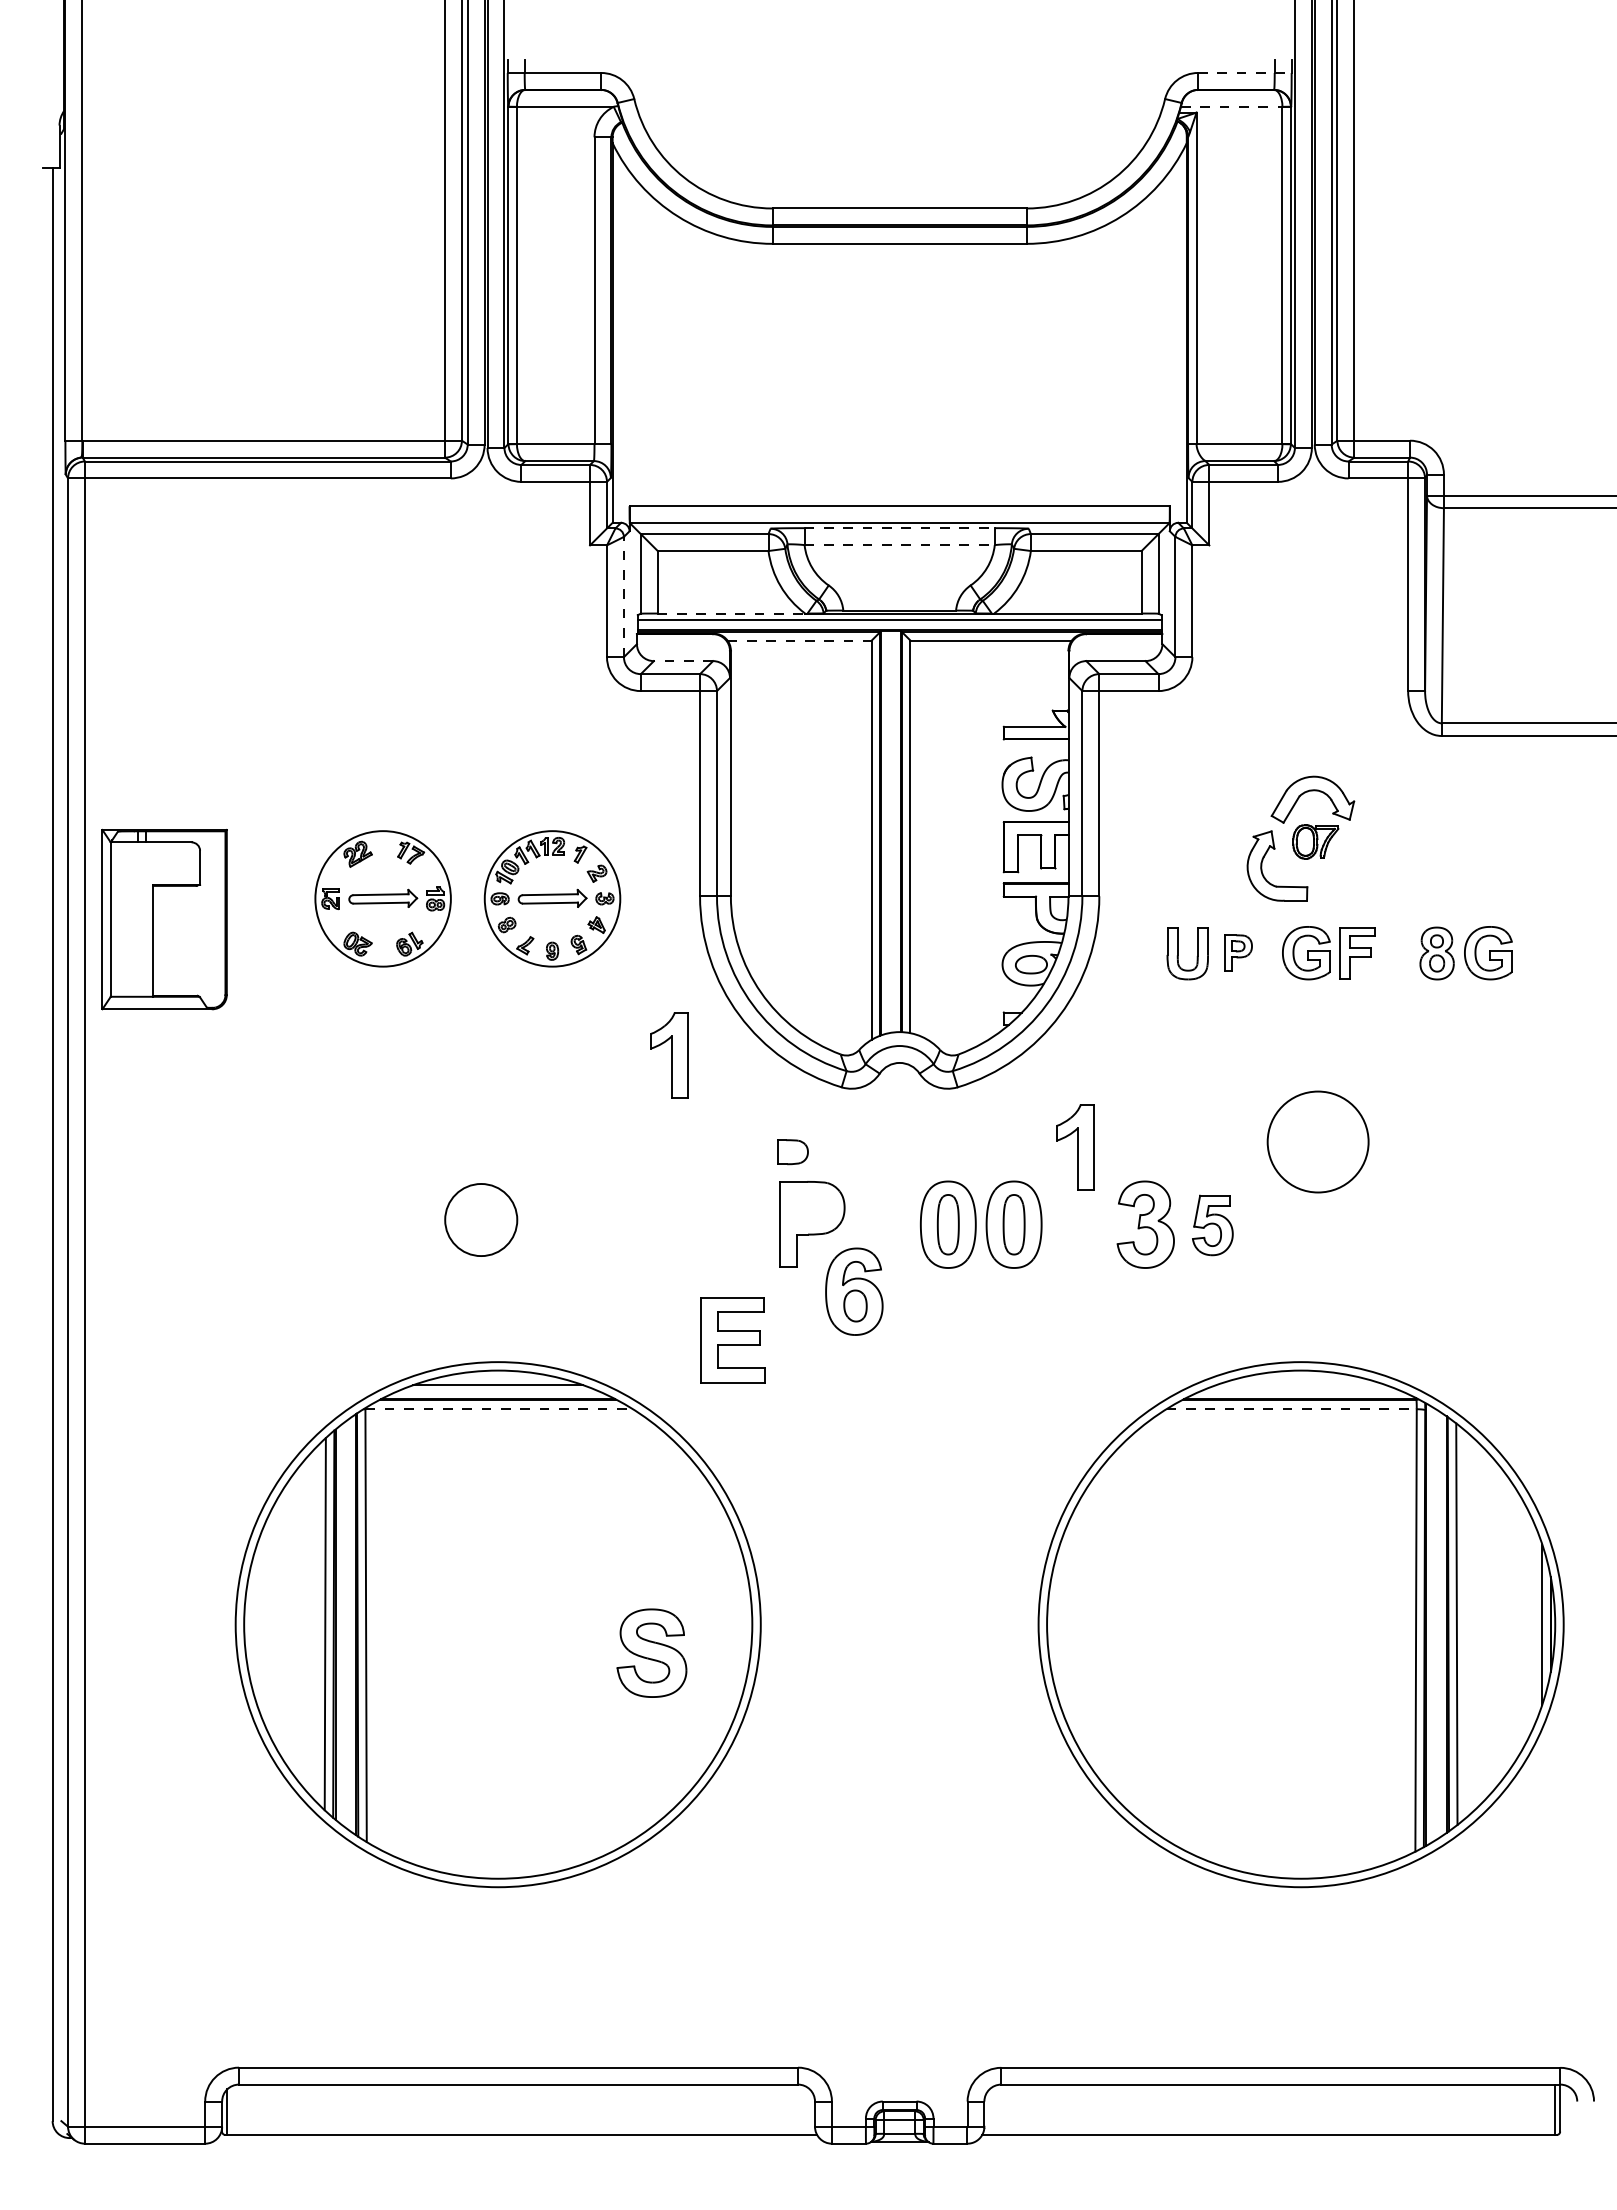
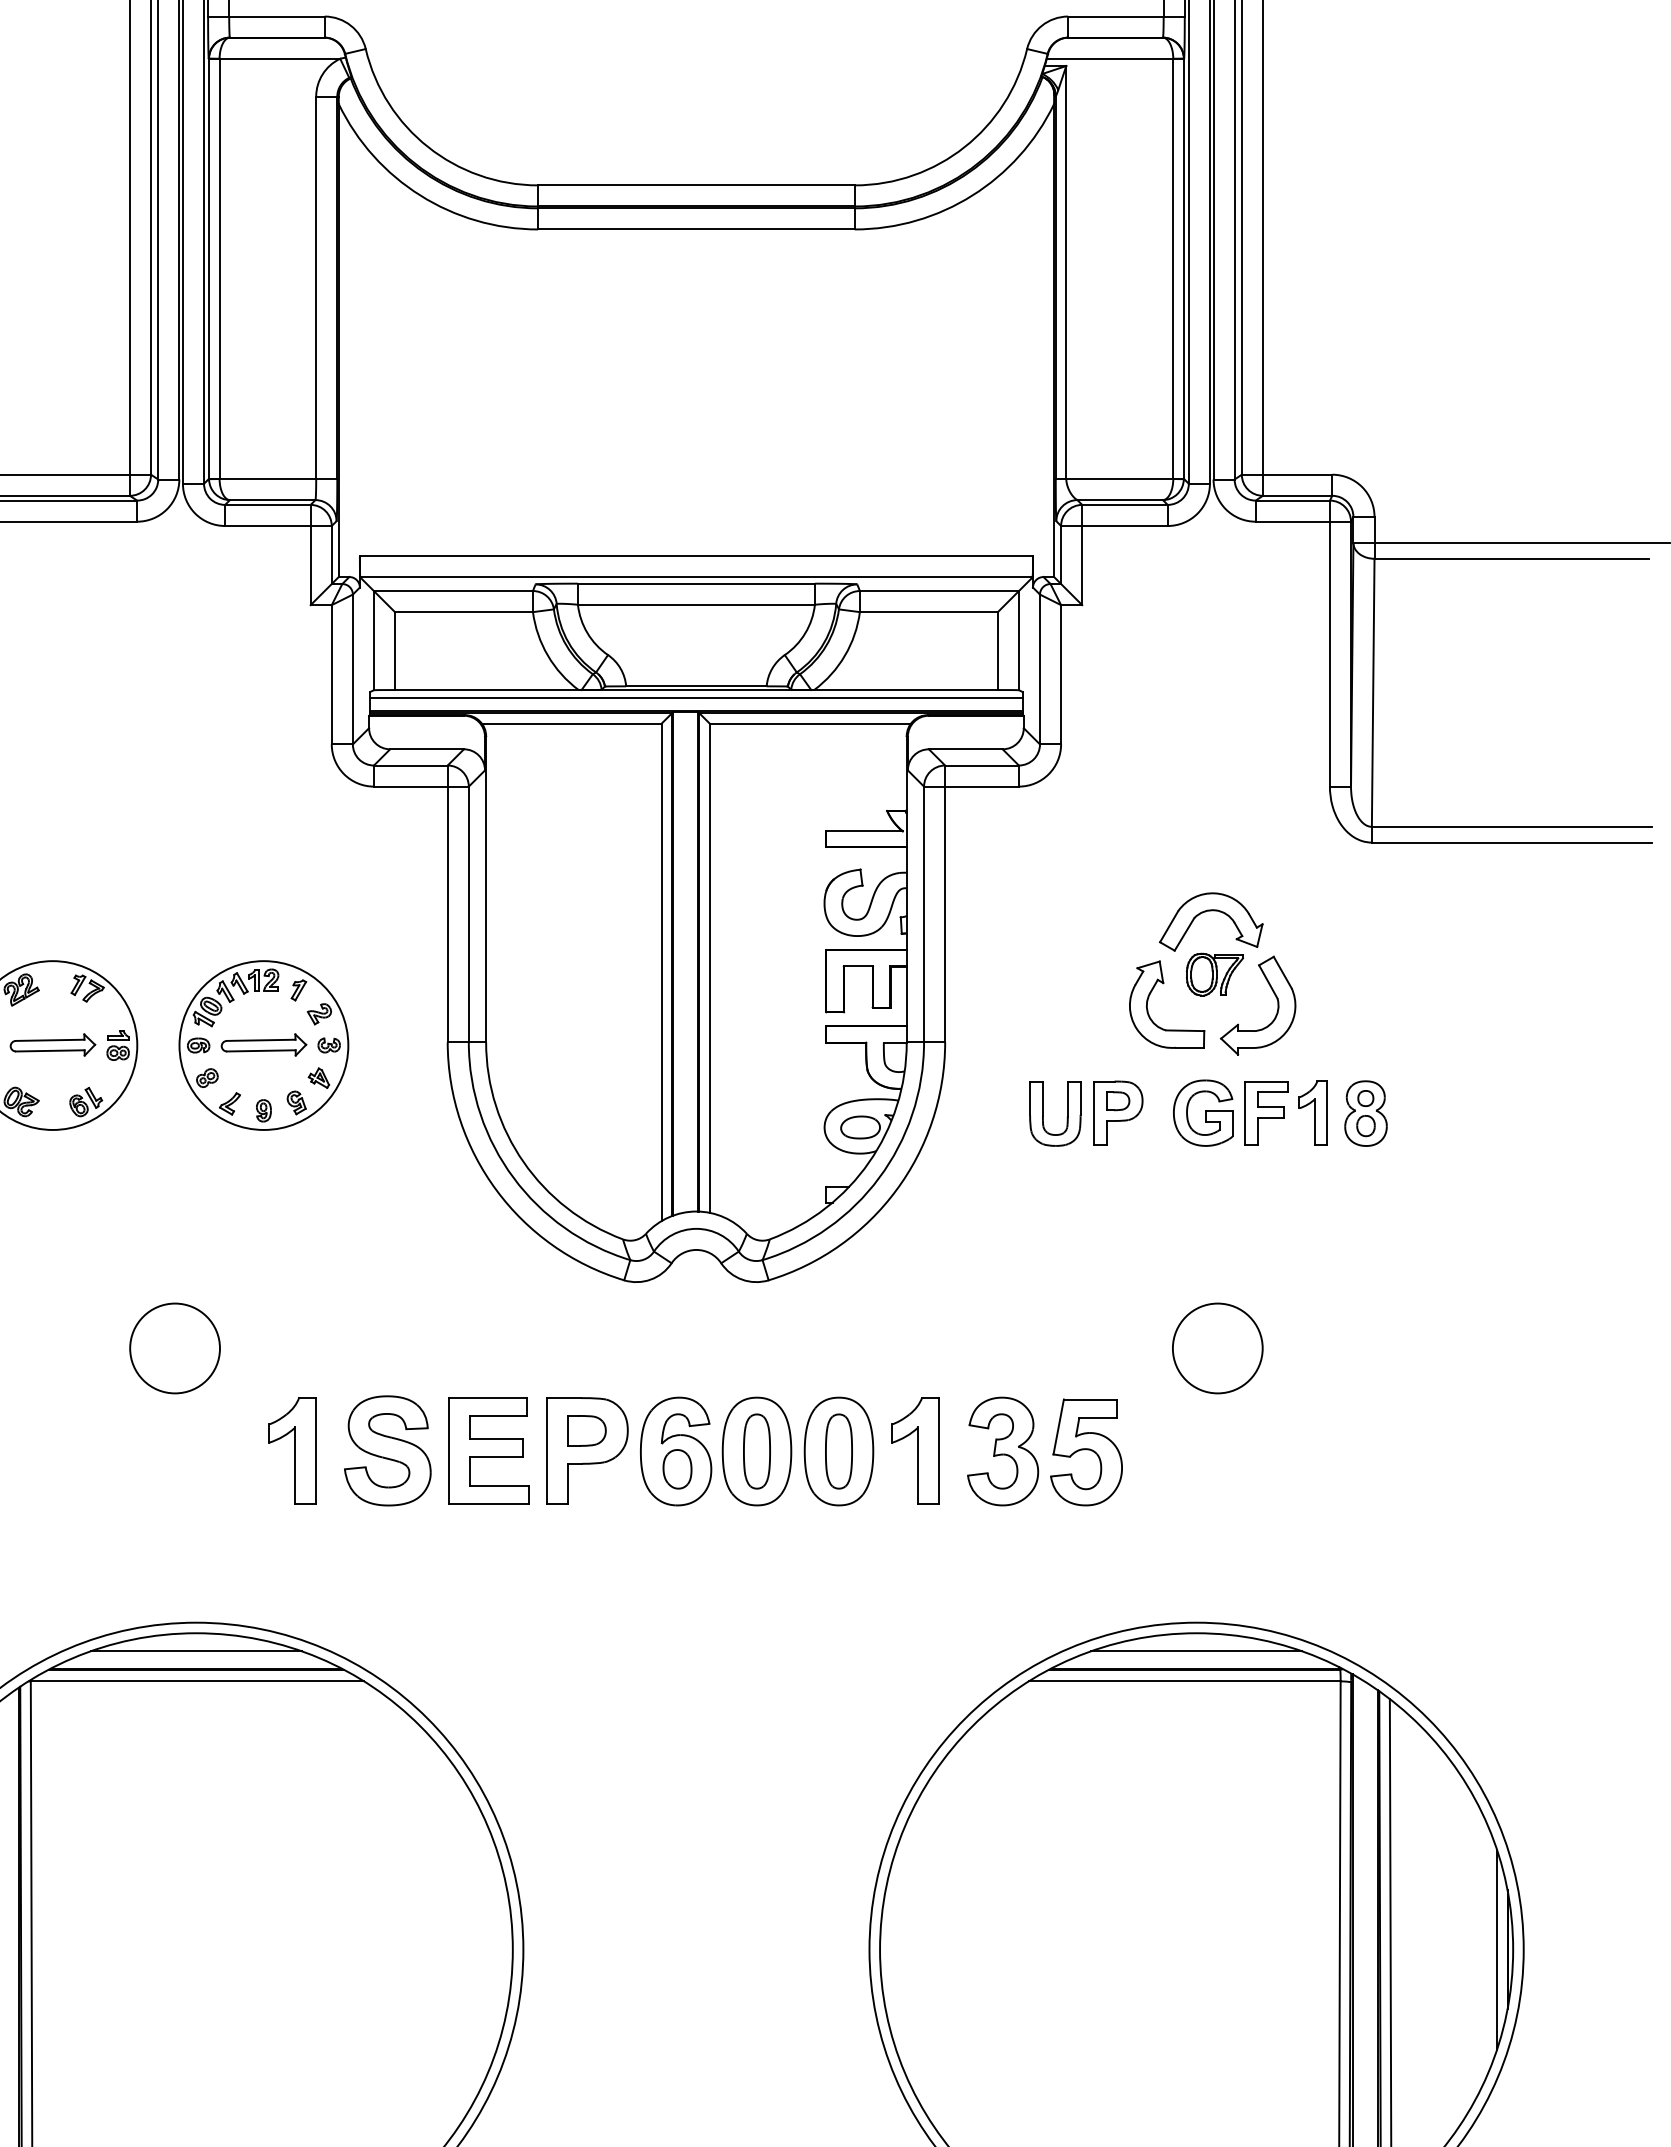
line: (1244, 72) -> (1126, 15), dashed -> solid
line: (1231, 106) -> (1109, 58), dashed -> solid
line: (900, 528) -> (697, 584), dashed -> solid
line: (900, 545) -> (697, 605), dashed -> solid
line: (623, 596) -> (352, 668), dashed -> solid
line: (731, 613) -> (486, 689), dashed -> solid
line: (800, 640) -> (572, 723), dashed -> solid
line: (683, 661) -> (427, 749), dashed -> solid
part: (1365, 865) -> (1276, 1003), added
part: (1238, 952) -> (1118, 1112), size x1.43
part: (1394, 953) -> (1312, 1113), added
part: (1488, 953) -> (1430, 1113), removed
part: (669, 1055) -> (292, 1451), moved
circle: (1318, 1141) -> (1218, 1347), size x0.71
part: (1075, 1147) -> (915, 1451), moved
part: (792, 1152) -> (586, 1431), moved
circle: (481, 1219) -> (175, 1347), moved
part: (1212, 1225) -> (1086, 1452), size x1.43
part: (854, 1291) -> (676, 1451), moved
part: (732, 1340) -> (488, 1451), moved
line: (1301, 1385) -> (1197, 1651), added
line: (499, 1409) -> (197, 1681), dashed -> solid
line: (1292, 1409) -> (1185, 1681), dashed -> solid
part: (651, 1652) -> (387, 1449), moved

